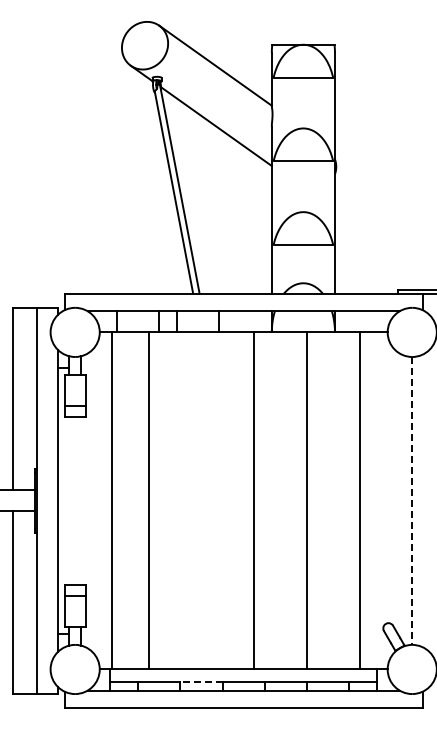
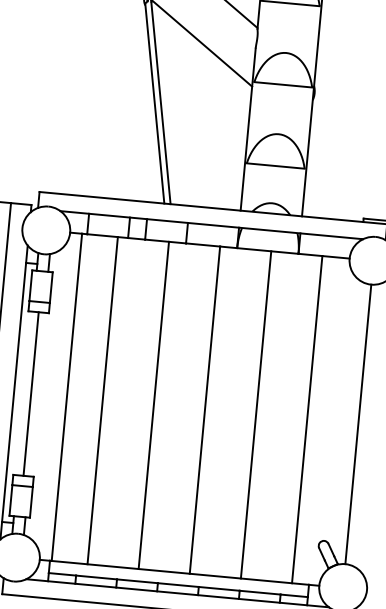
line: (75, 500) -> (31, 393), added
line: (201, 500) -> (153, 404), added
line: (412, 500) -> (358, 423), dashed -> solid
line: (201, 682) -> (137, 581), dashed -> solid

